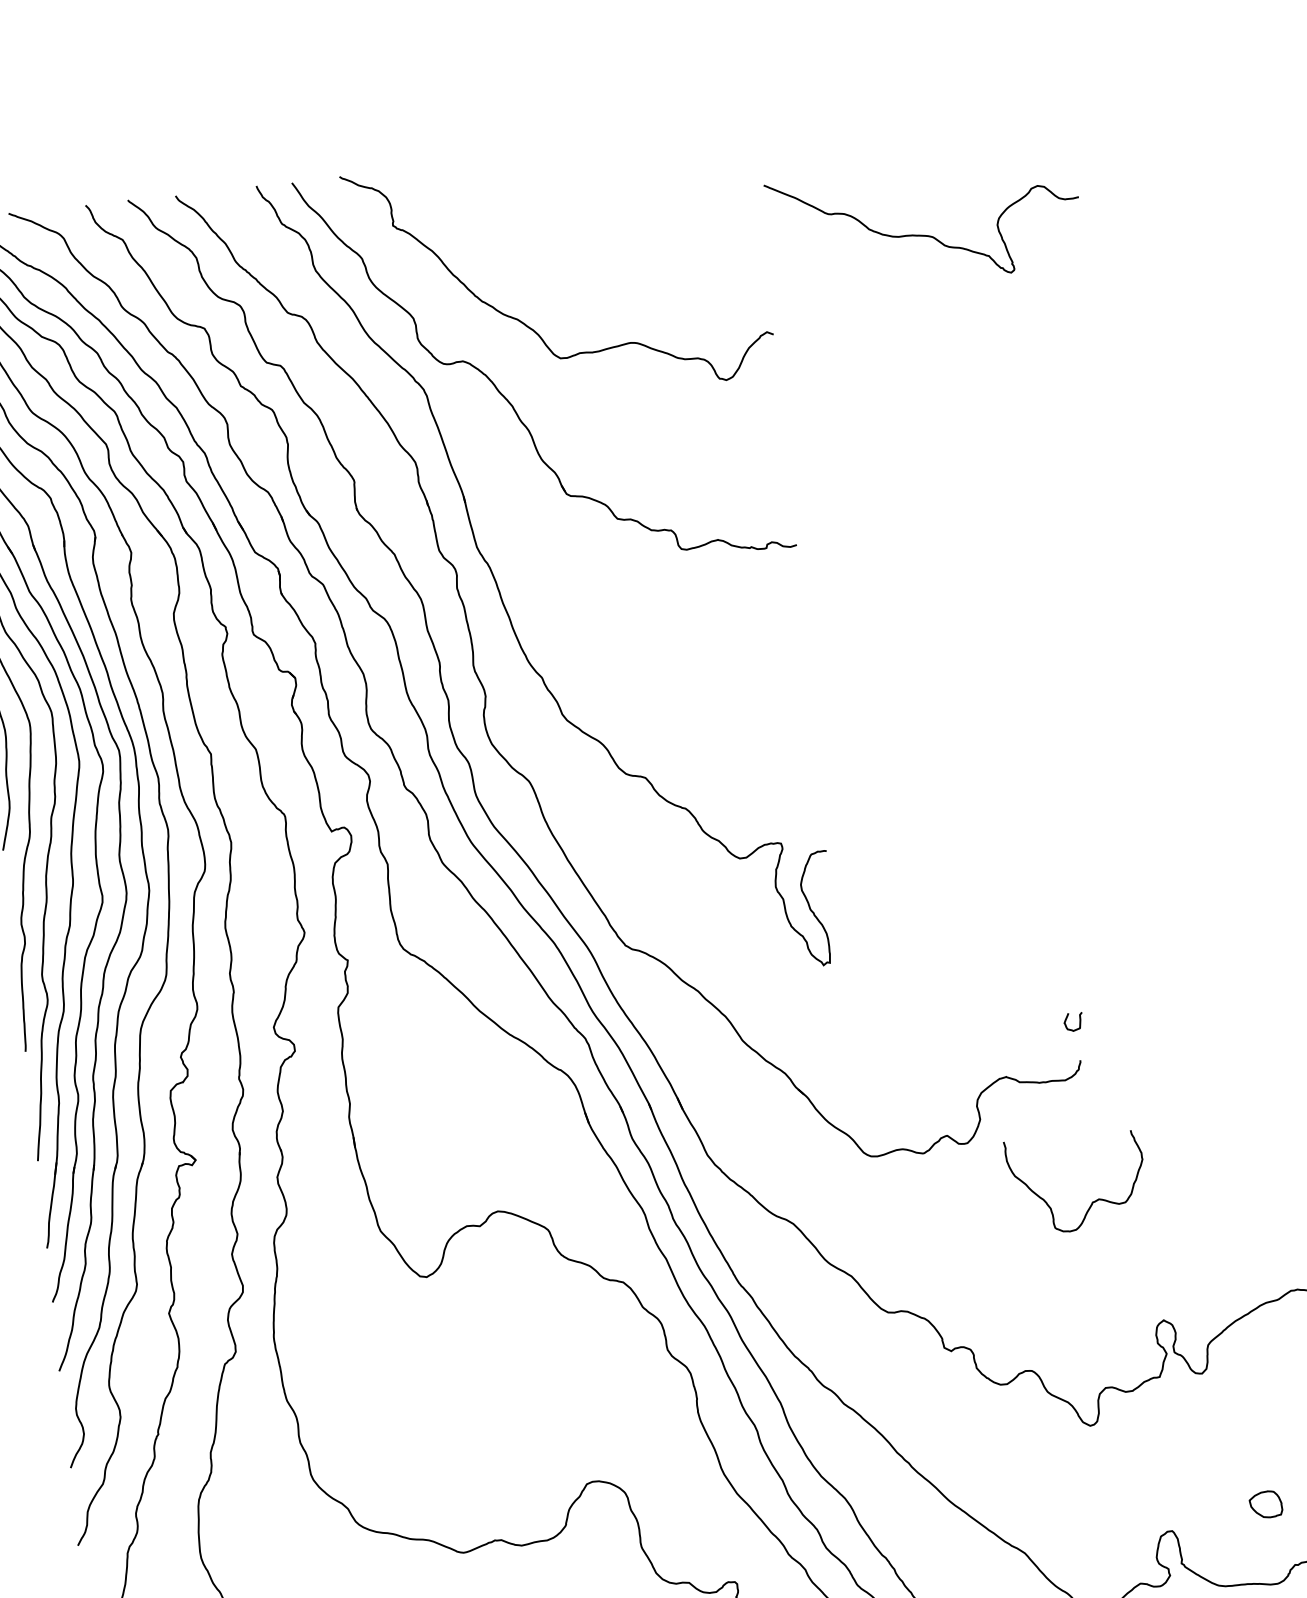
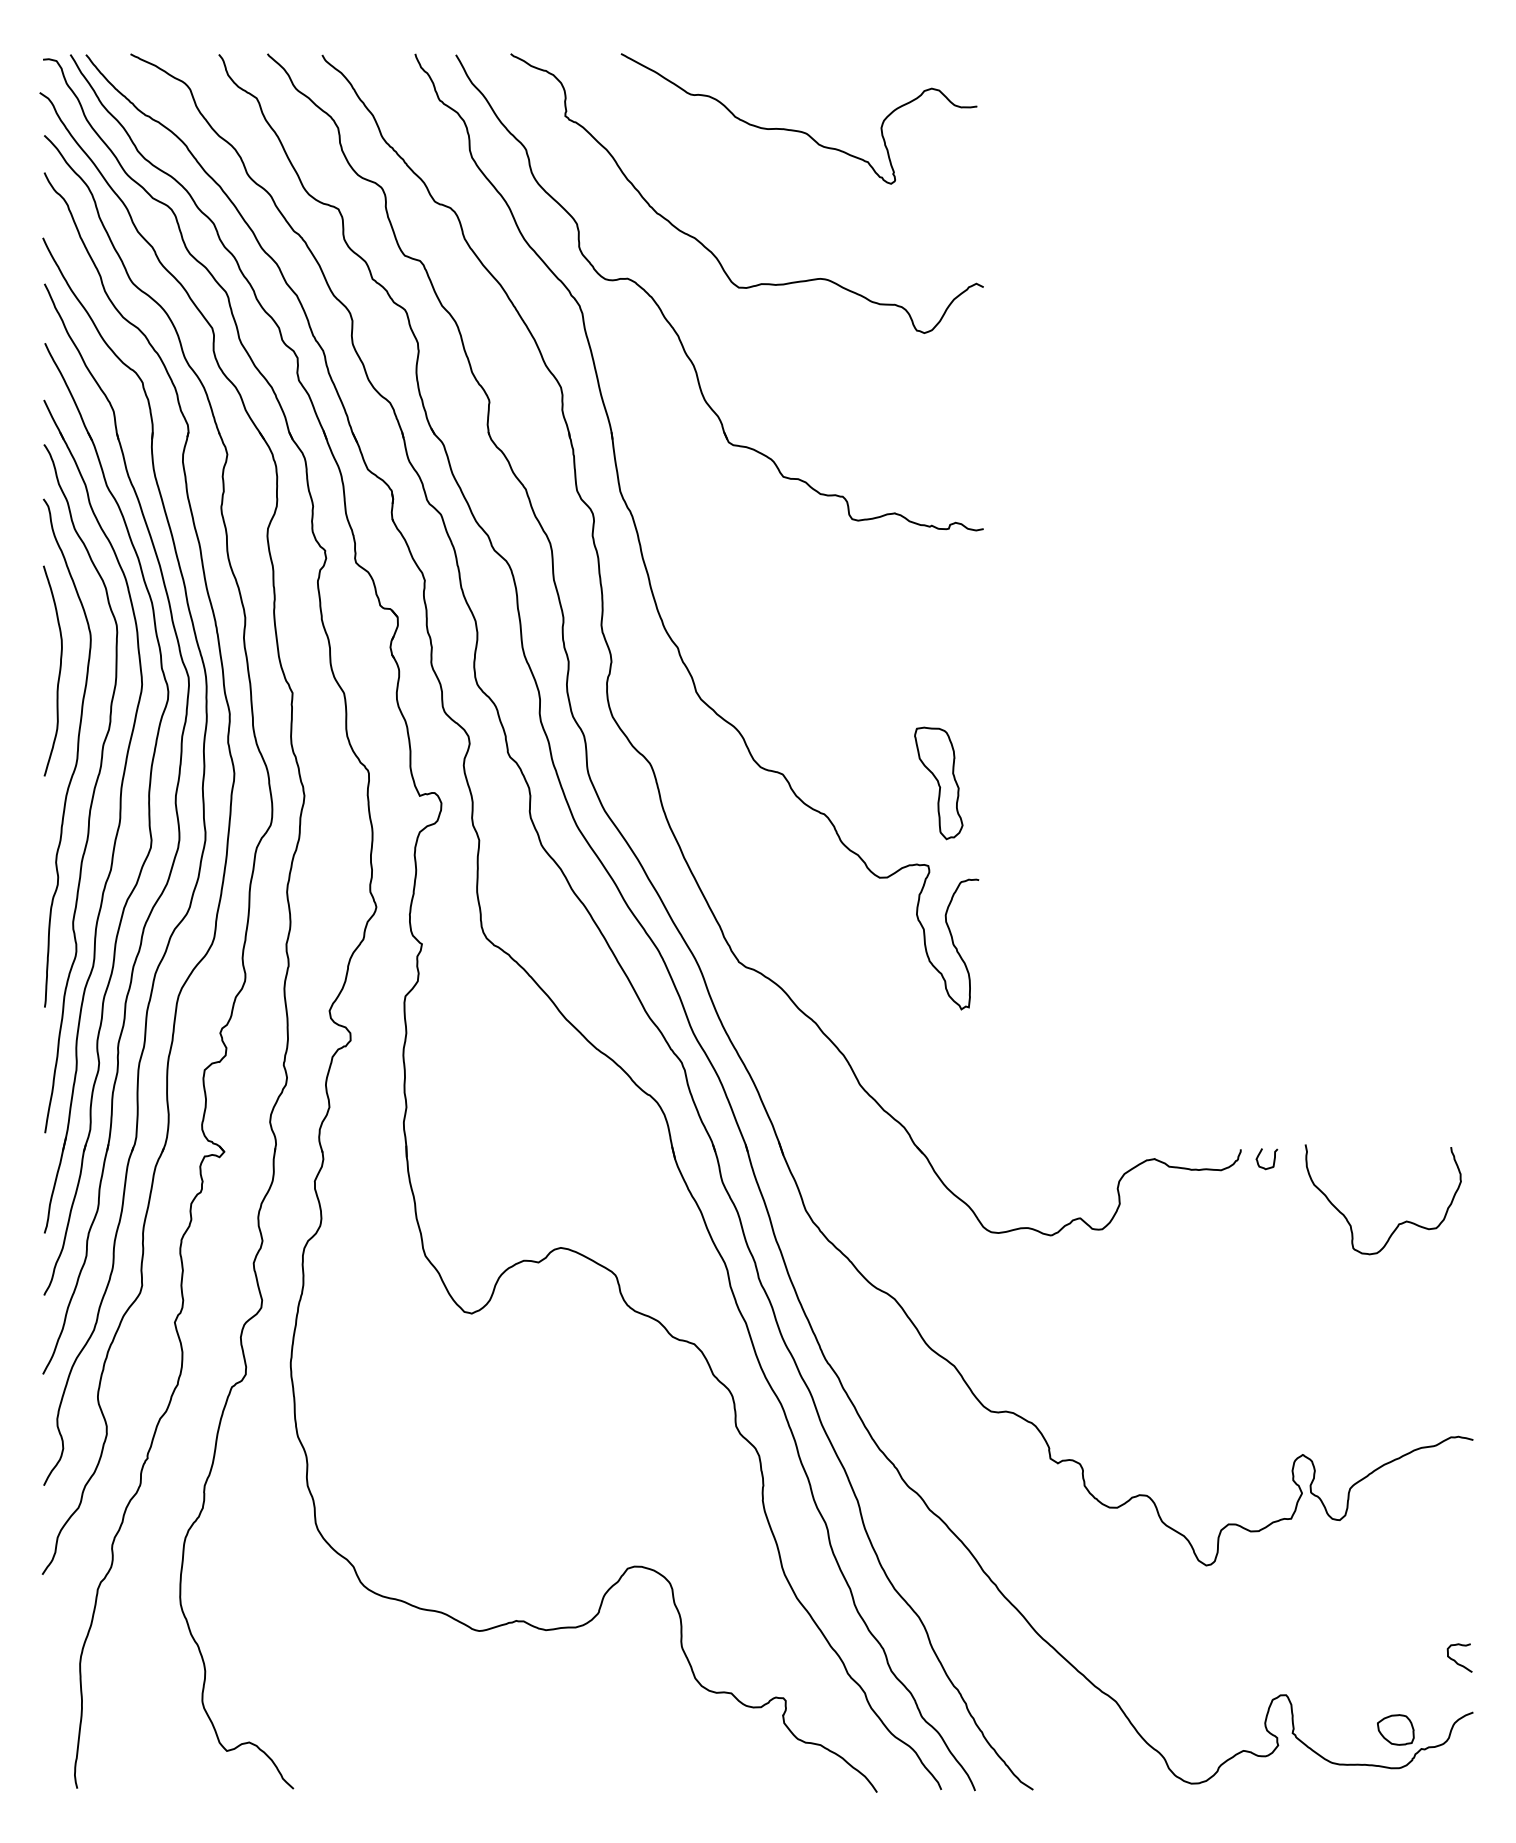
curve: (921, 234) -> (794, 129), moved
part: (782, 770) -> (938, 783), added
curve: (1079, 1021) -> (1273, 1159), moved
curve: (1092, 1201) -> (1398, 1223), moved
part: (1265, 1504) -> (1395, 1729), moved

